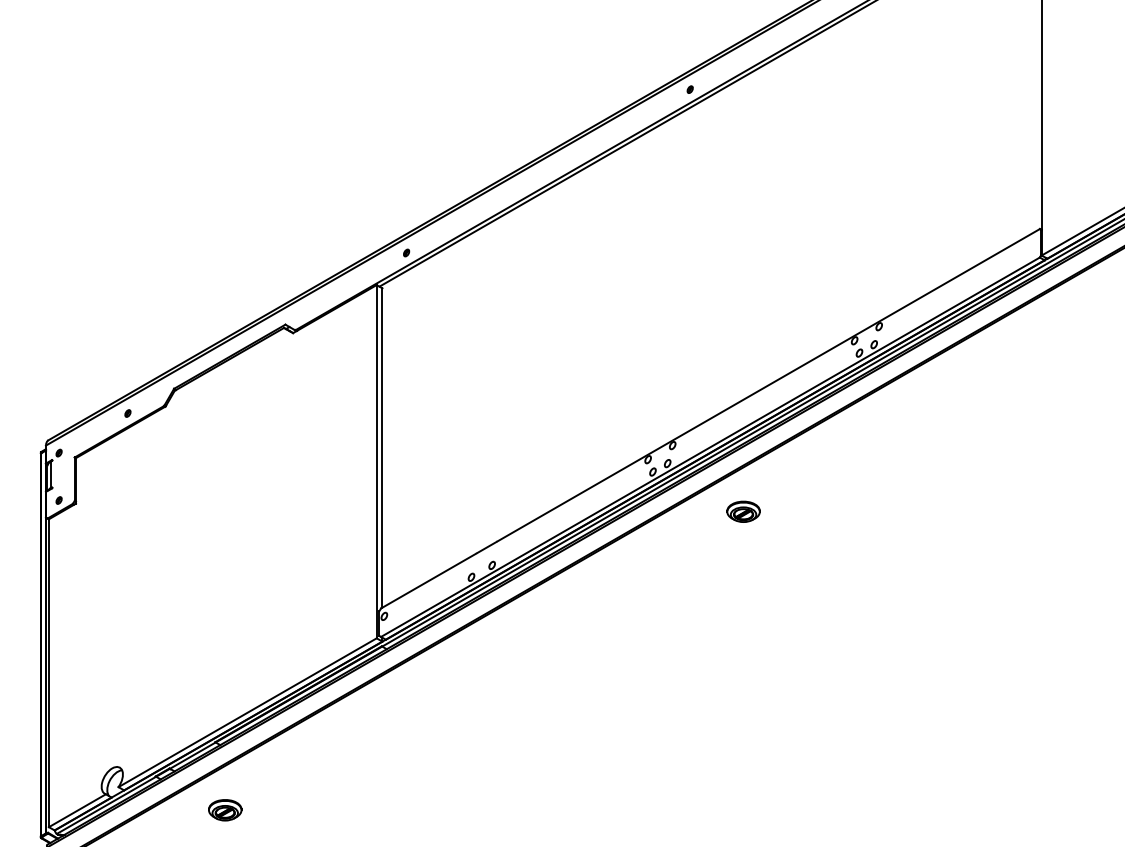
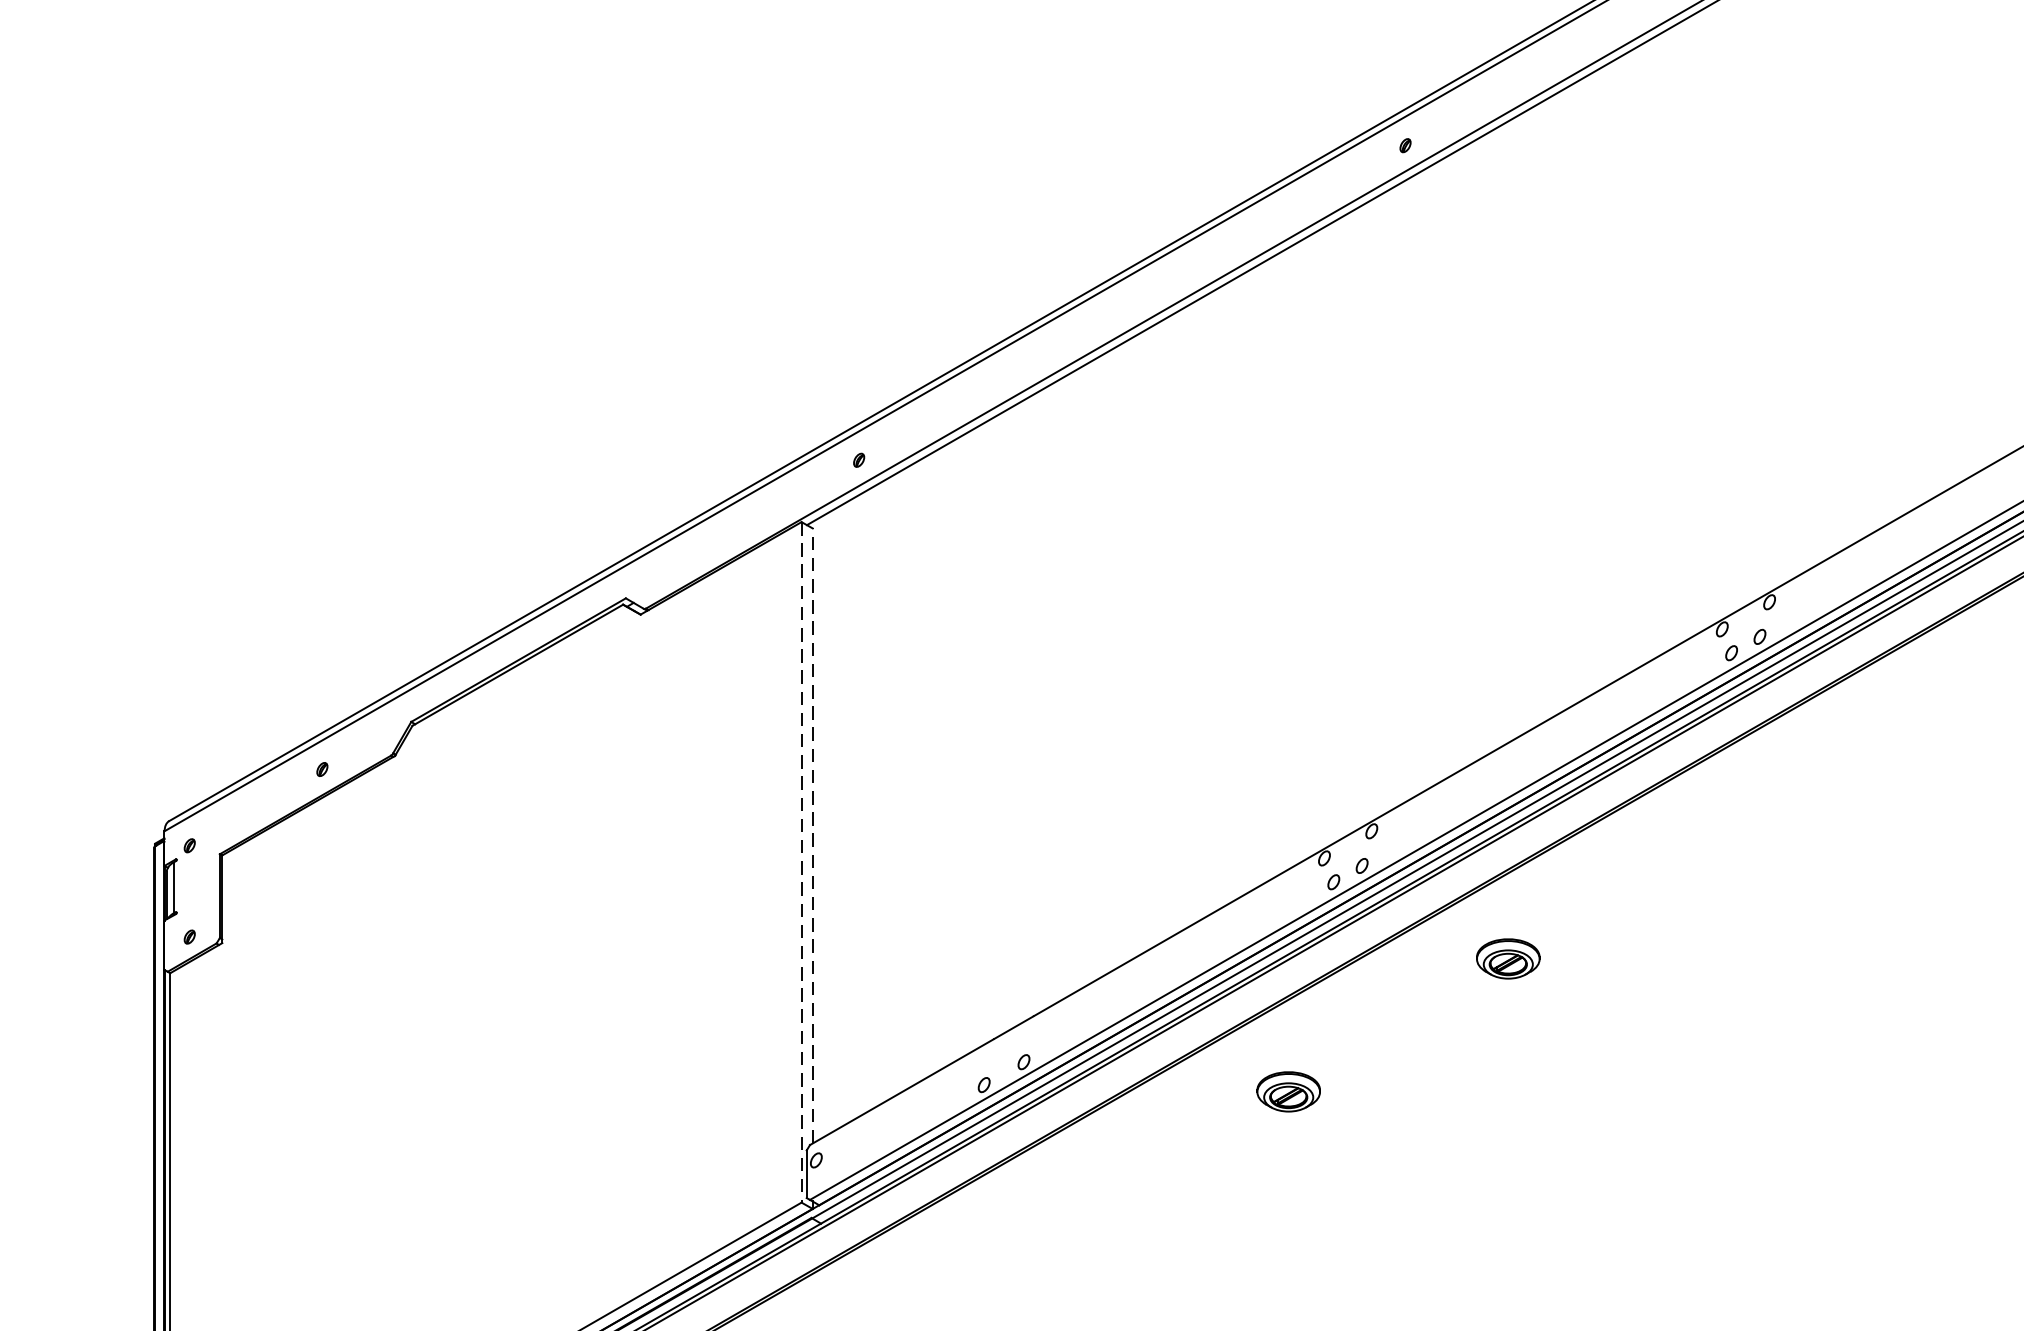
line: (382, 448) -> (812, 836), solid -> dashed
line: (376, 461) -> (801, 861), solid -> dashed
part: (629, 580) -> (1288, 1091), added

